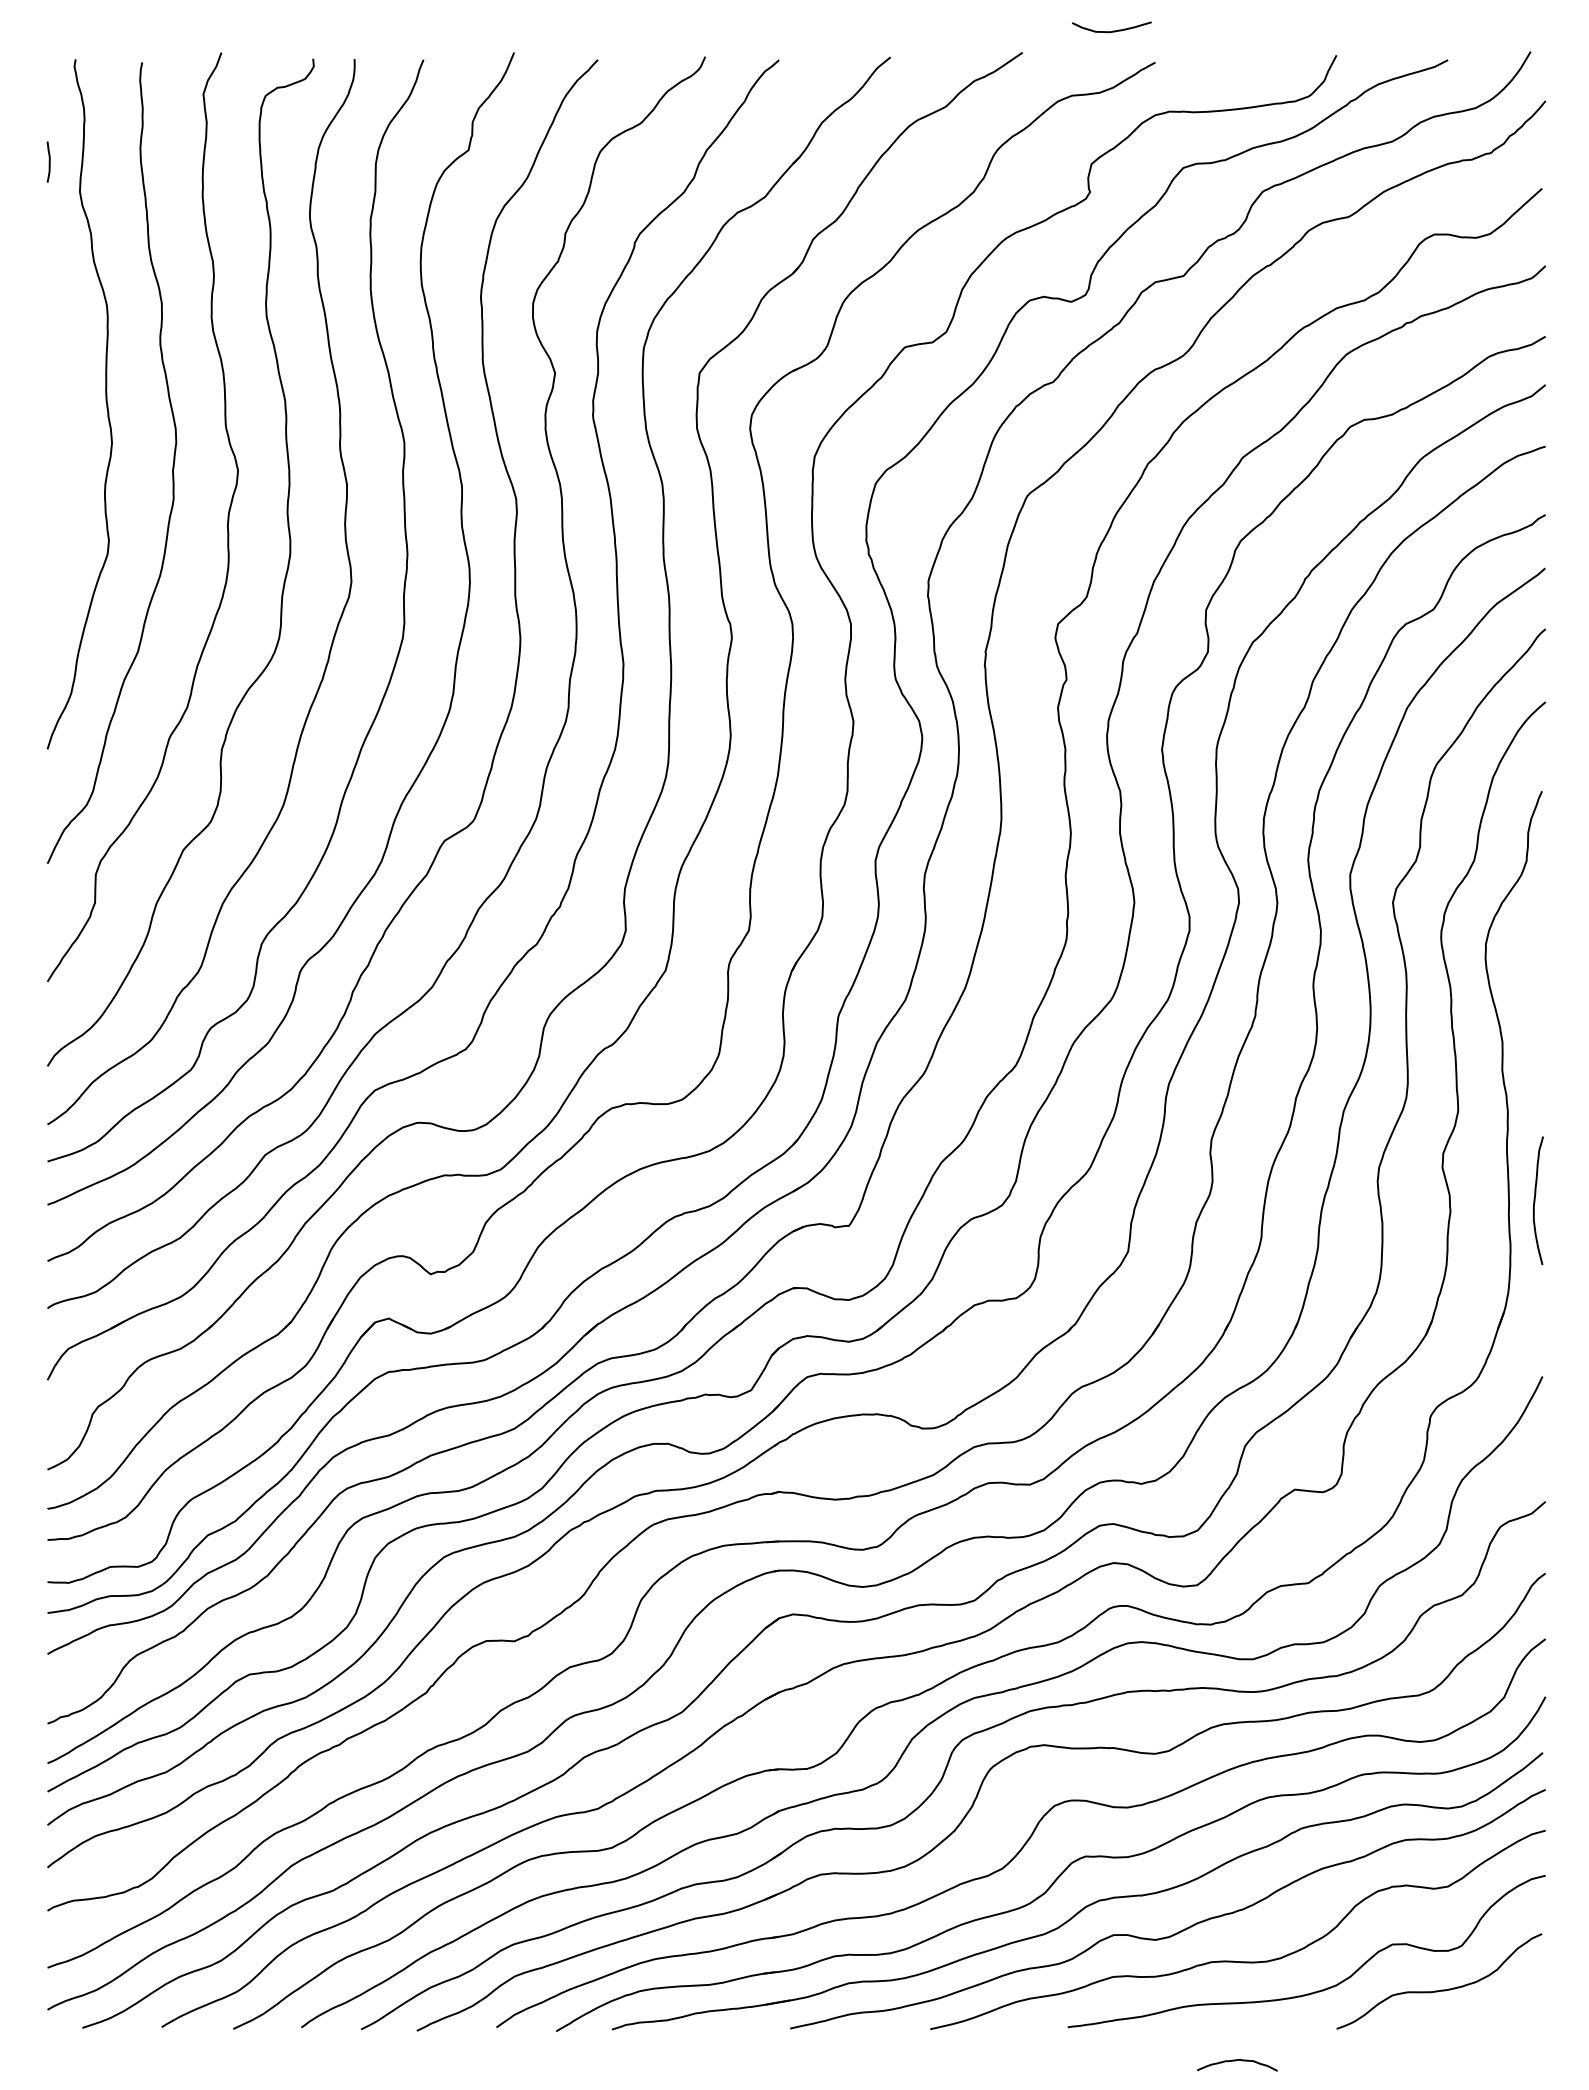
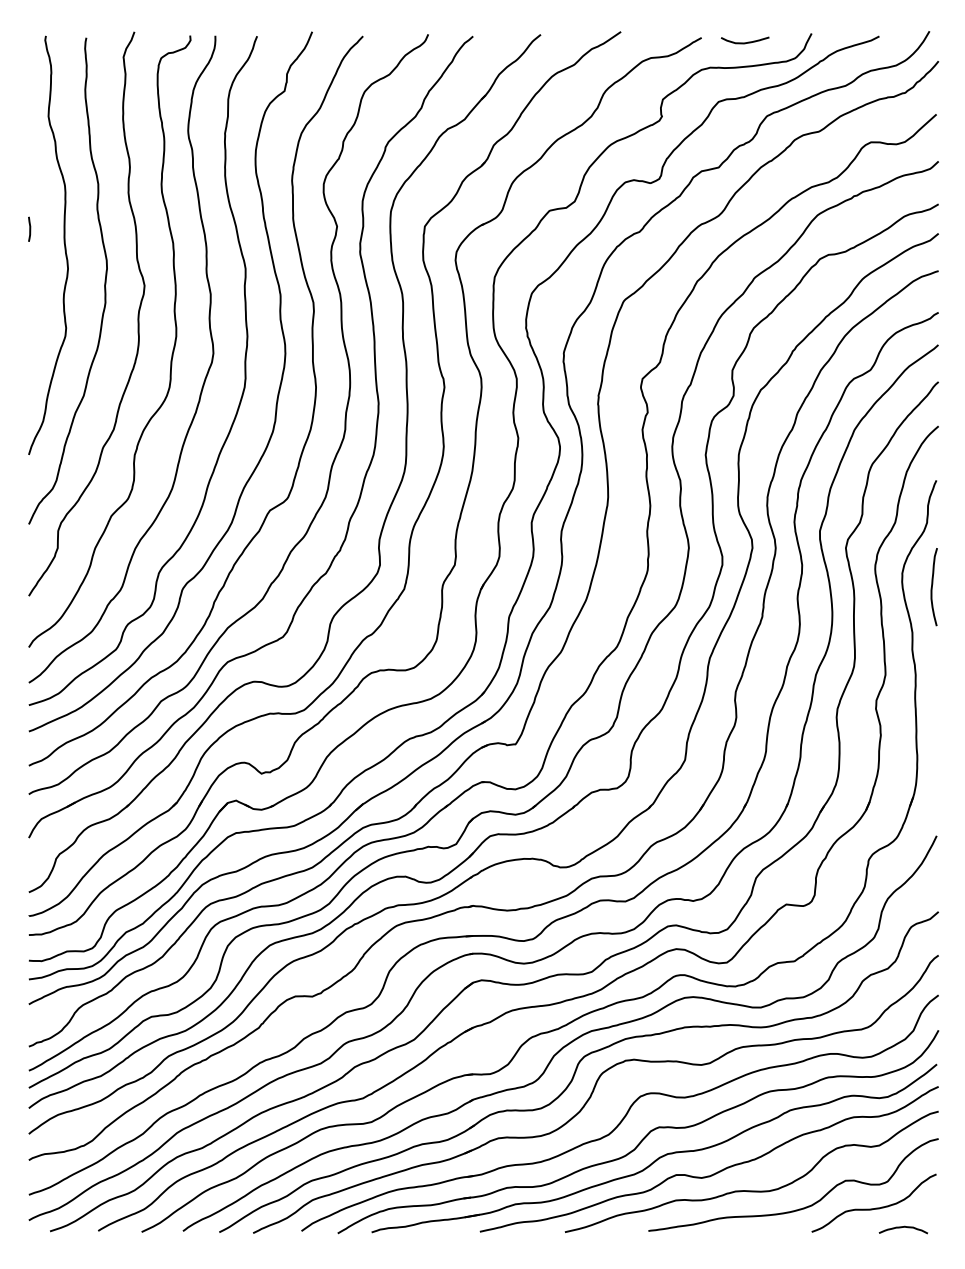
curve: (1112, 30) -> (745, 42), moved
line: (48, 160) -> (29, 228), moved
curve: (1535, 1201) -> (932, 587), moved
curve: (1234, 2062) -> (901, 1228), moved

